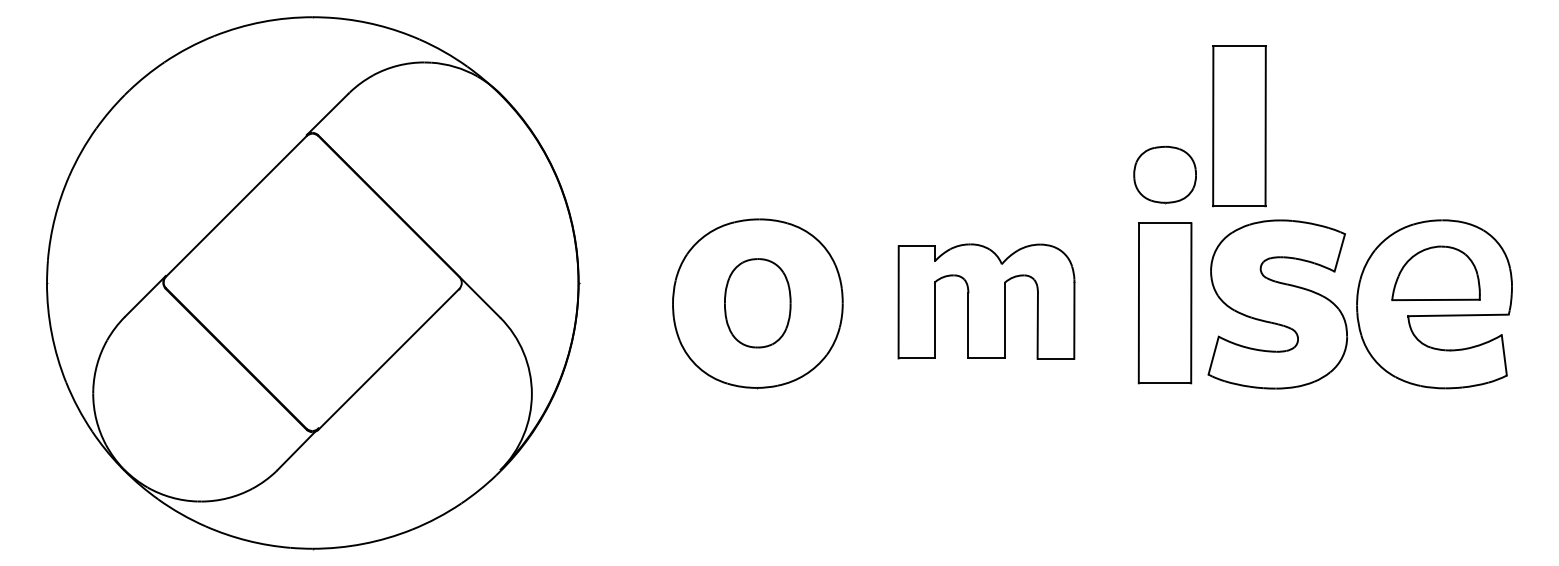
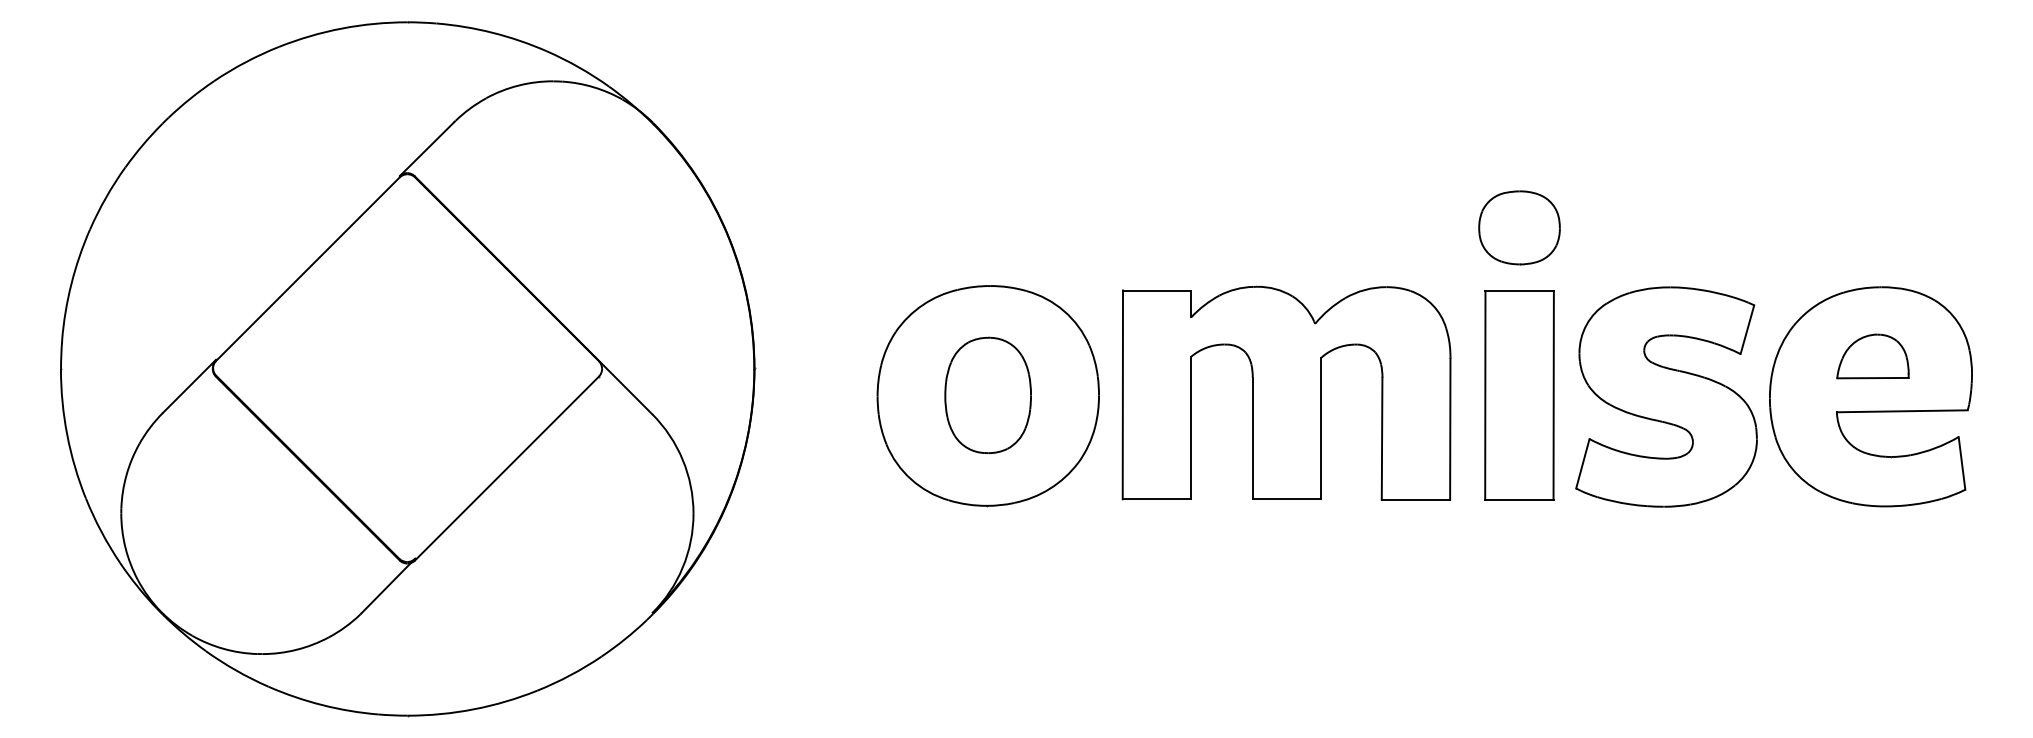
part: (1239, 126) -> (1616, 164), removed
part: (1435, 273) -> (1872, 356), size x0.62
part: (986, 301) -> (1286, 392), size x1.43

